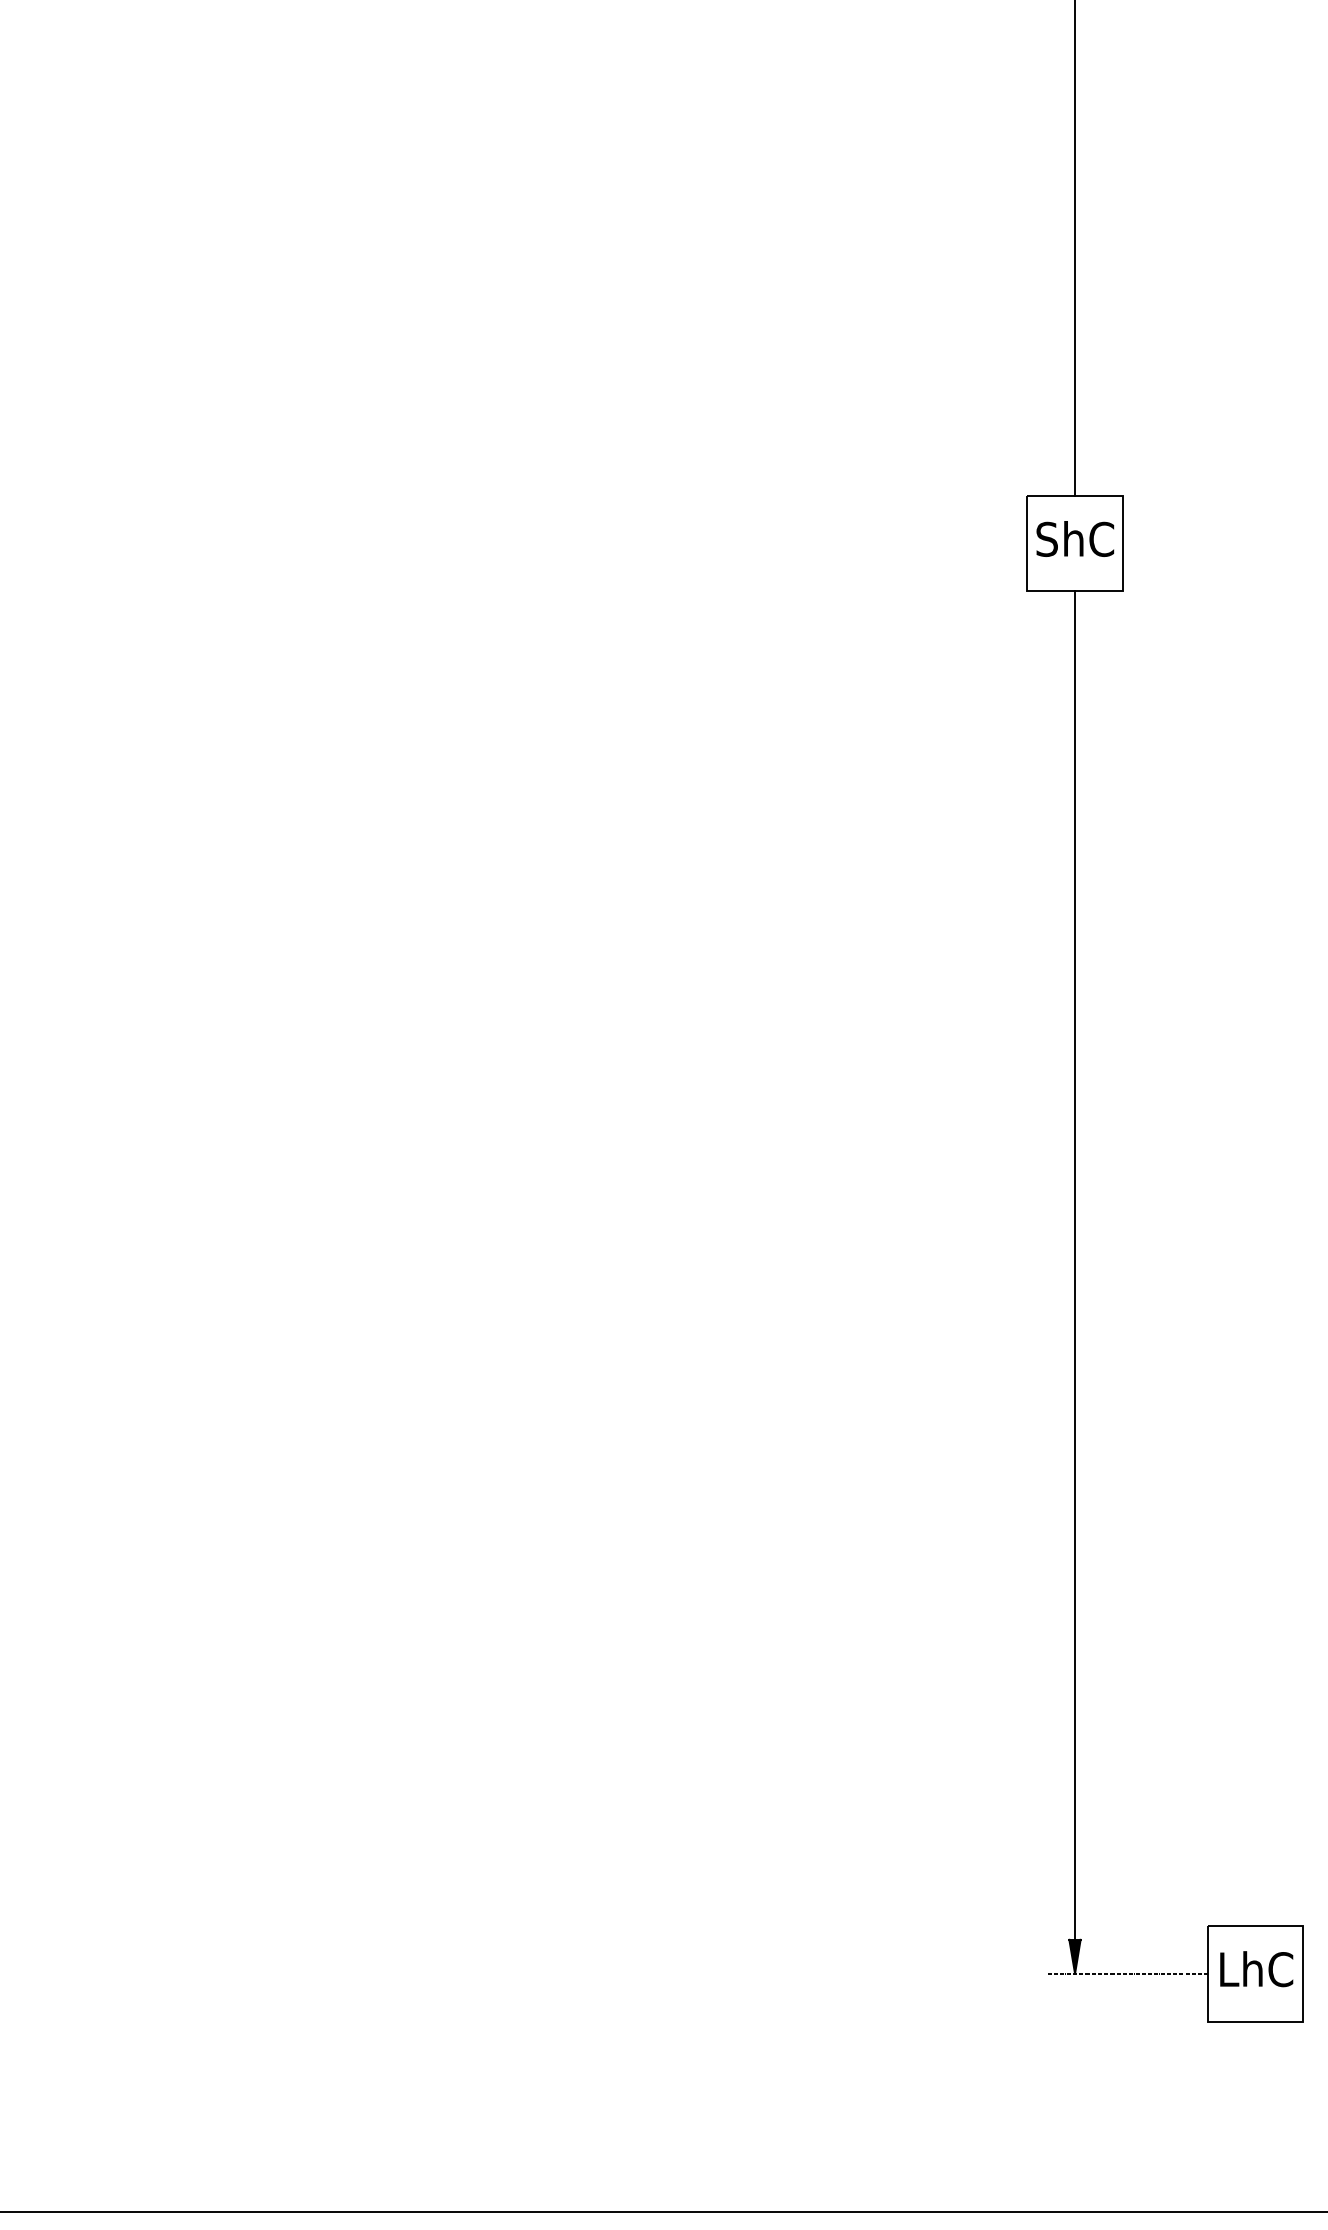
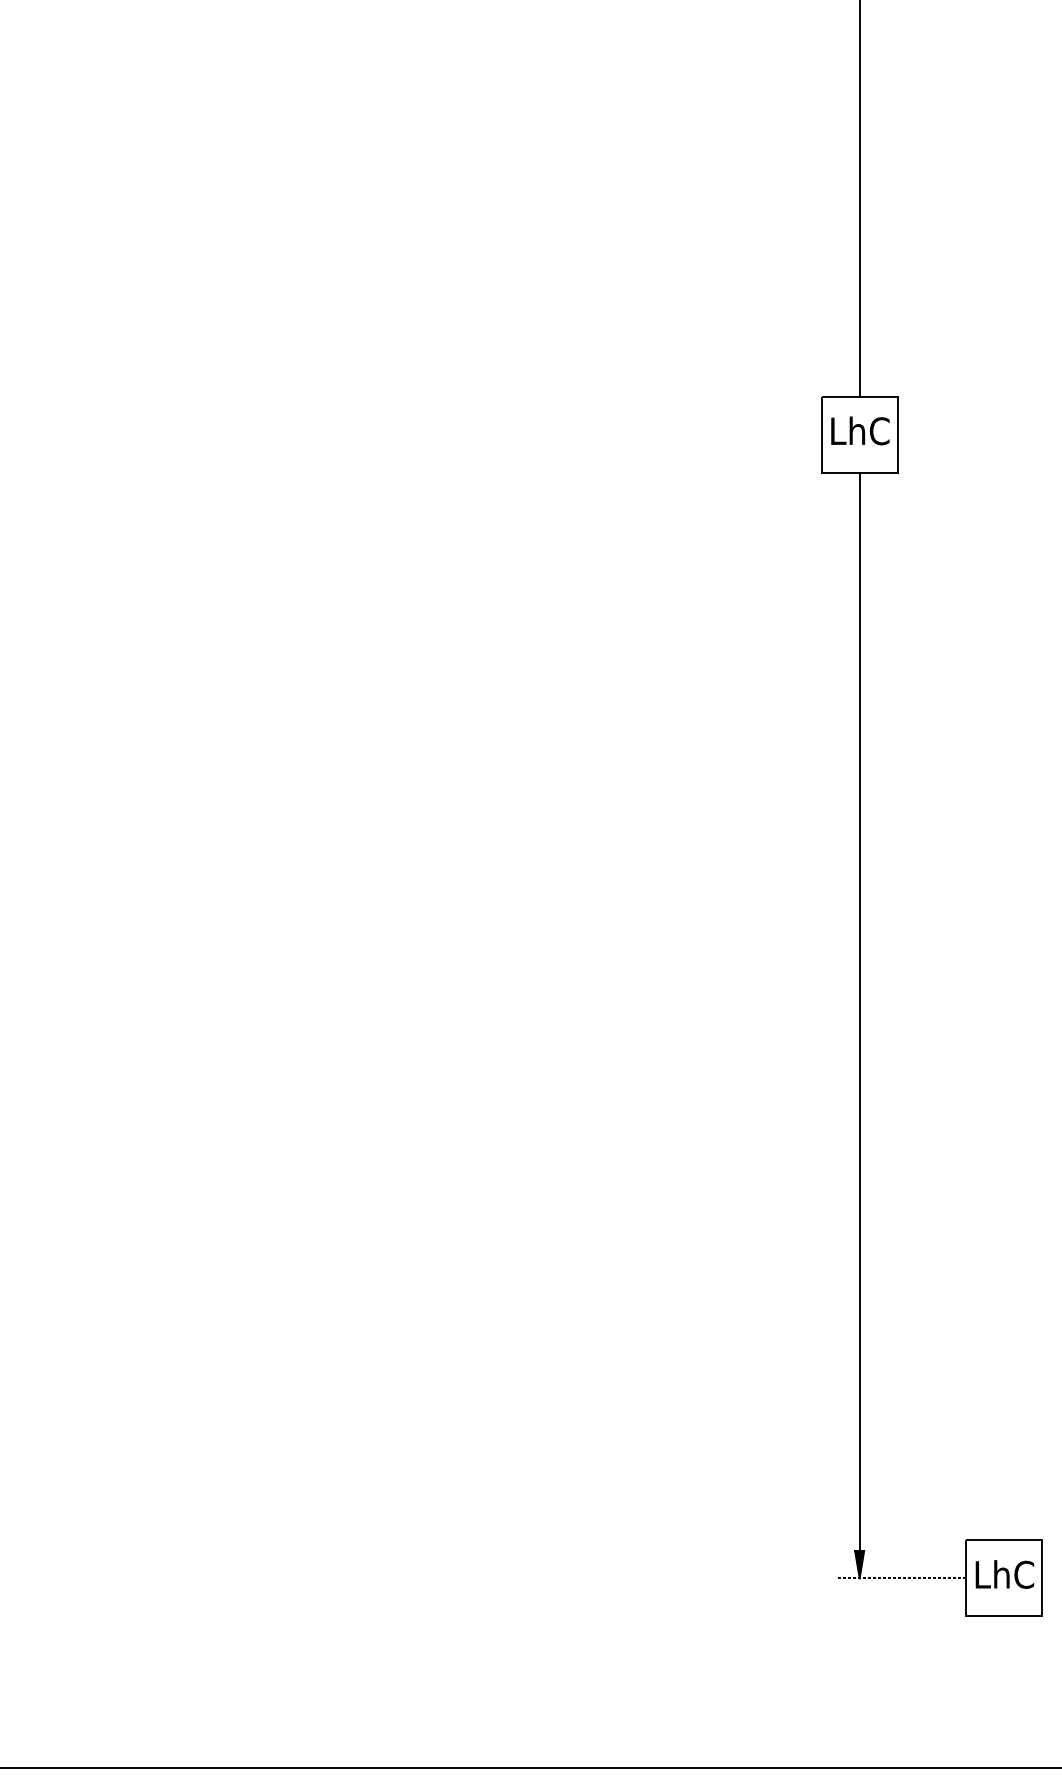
text: (1074, 538) -> (859, 430), ShC -> LhC

